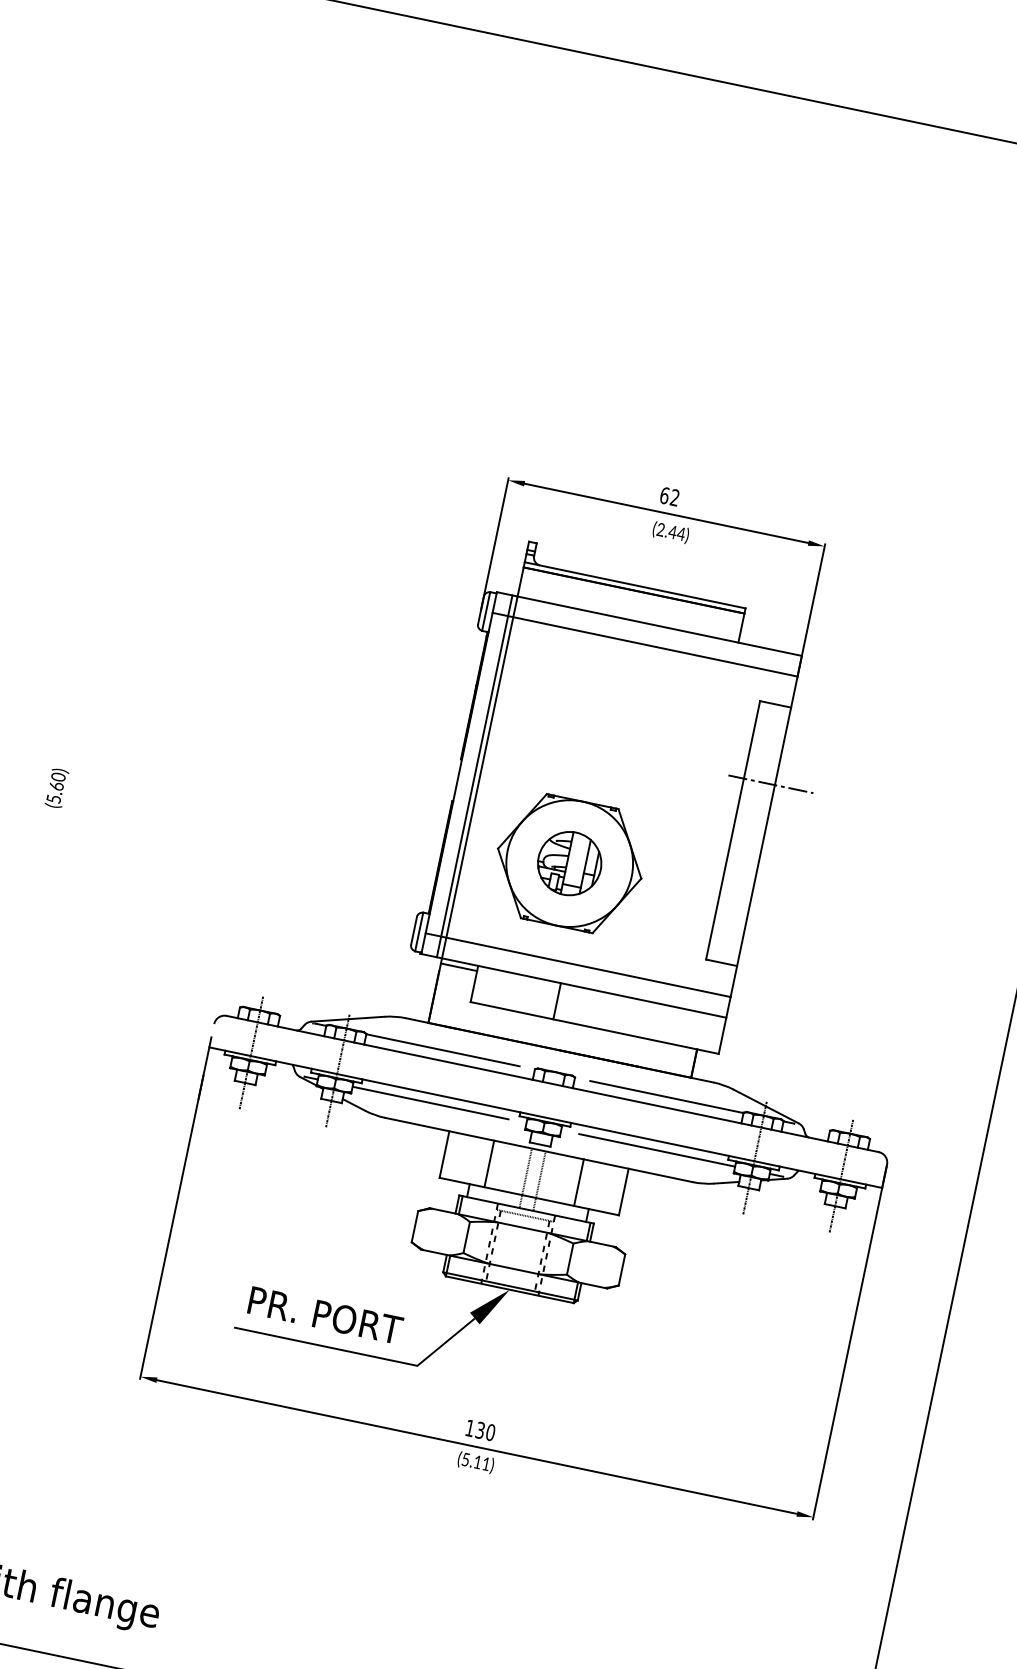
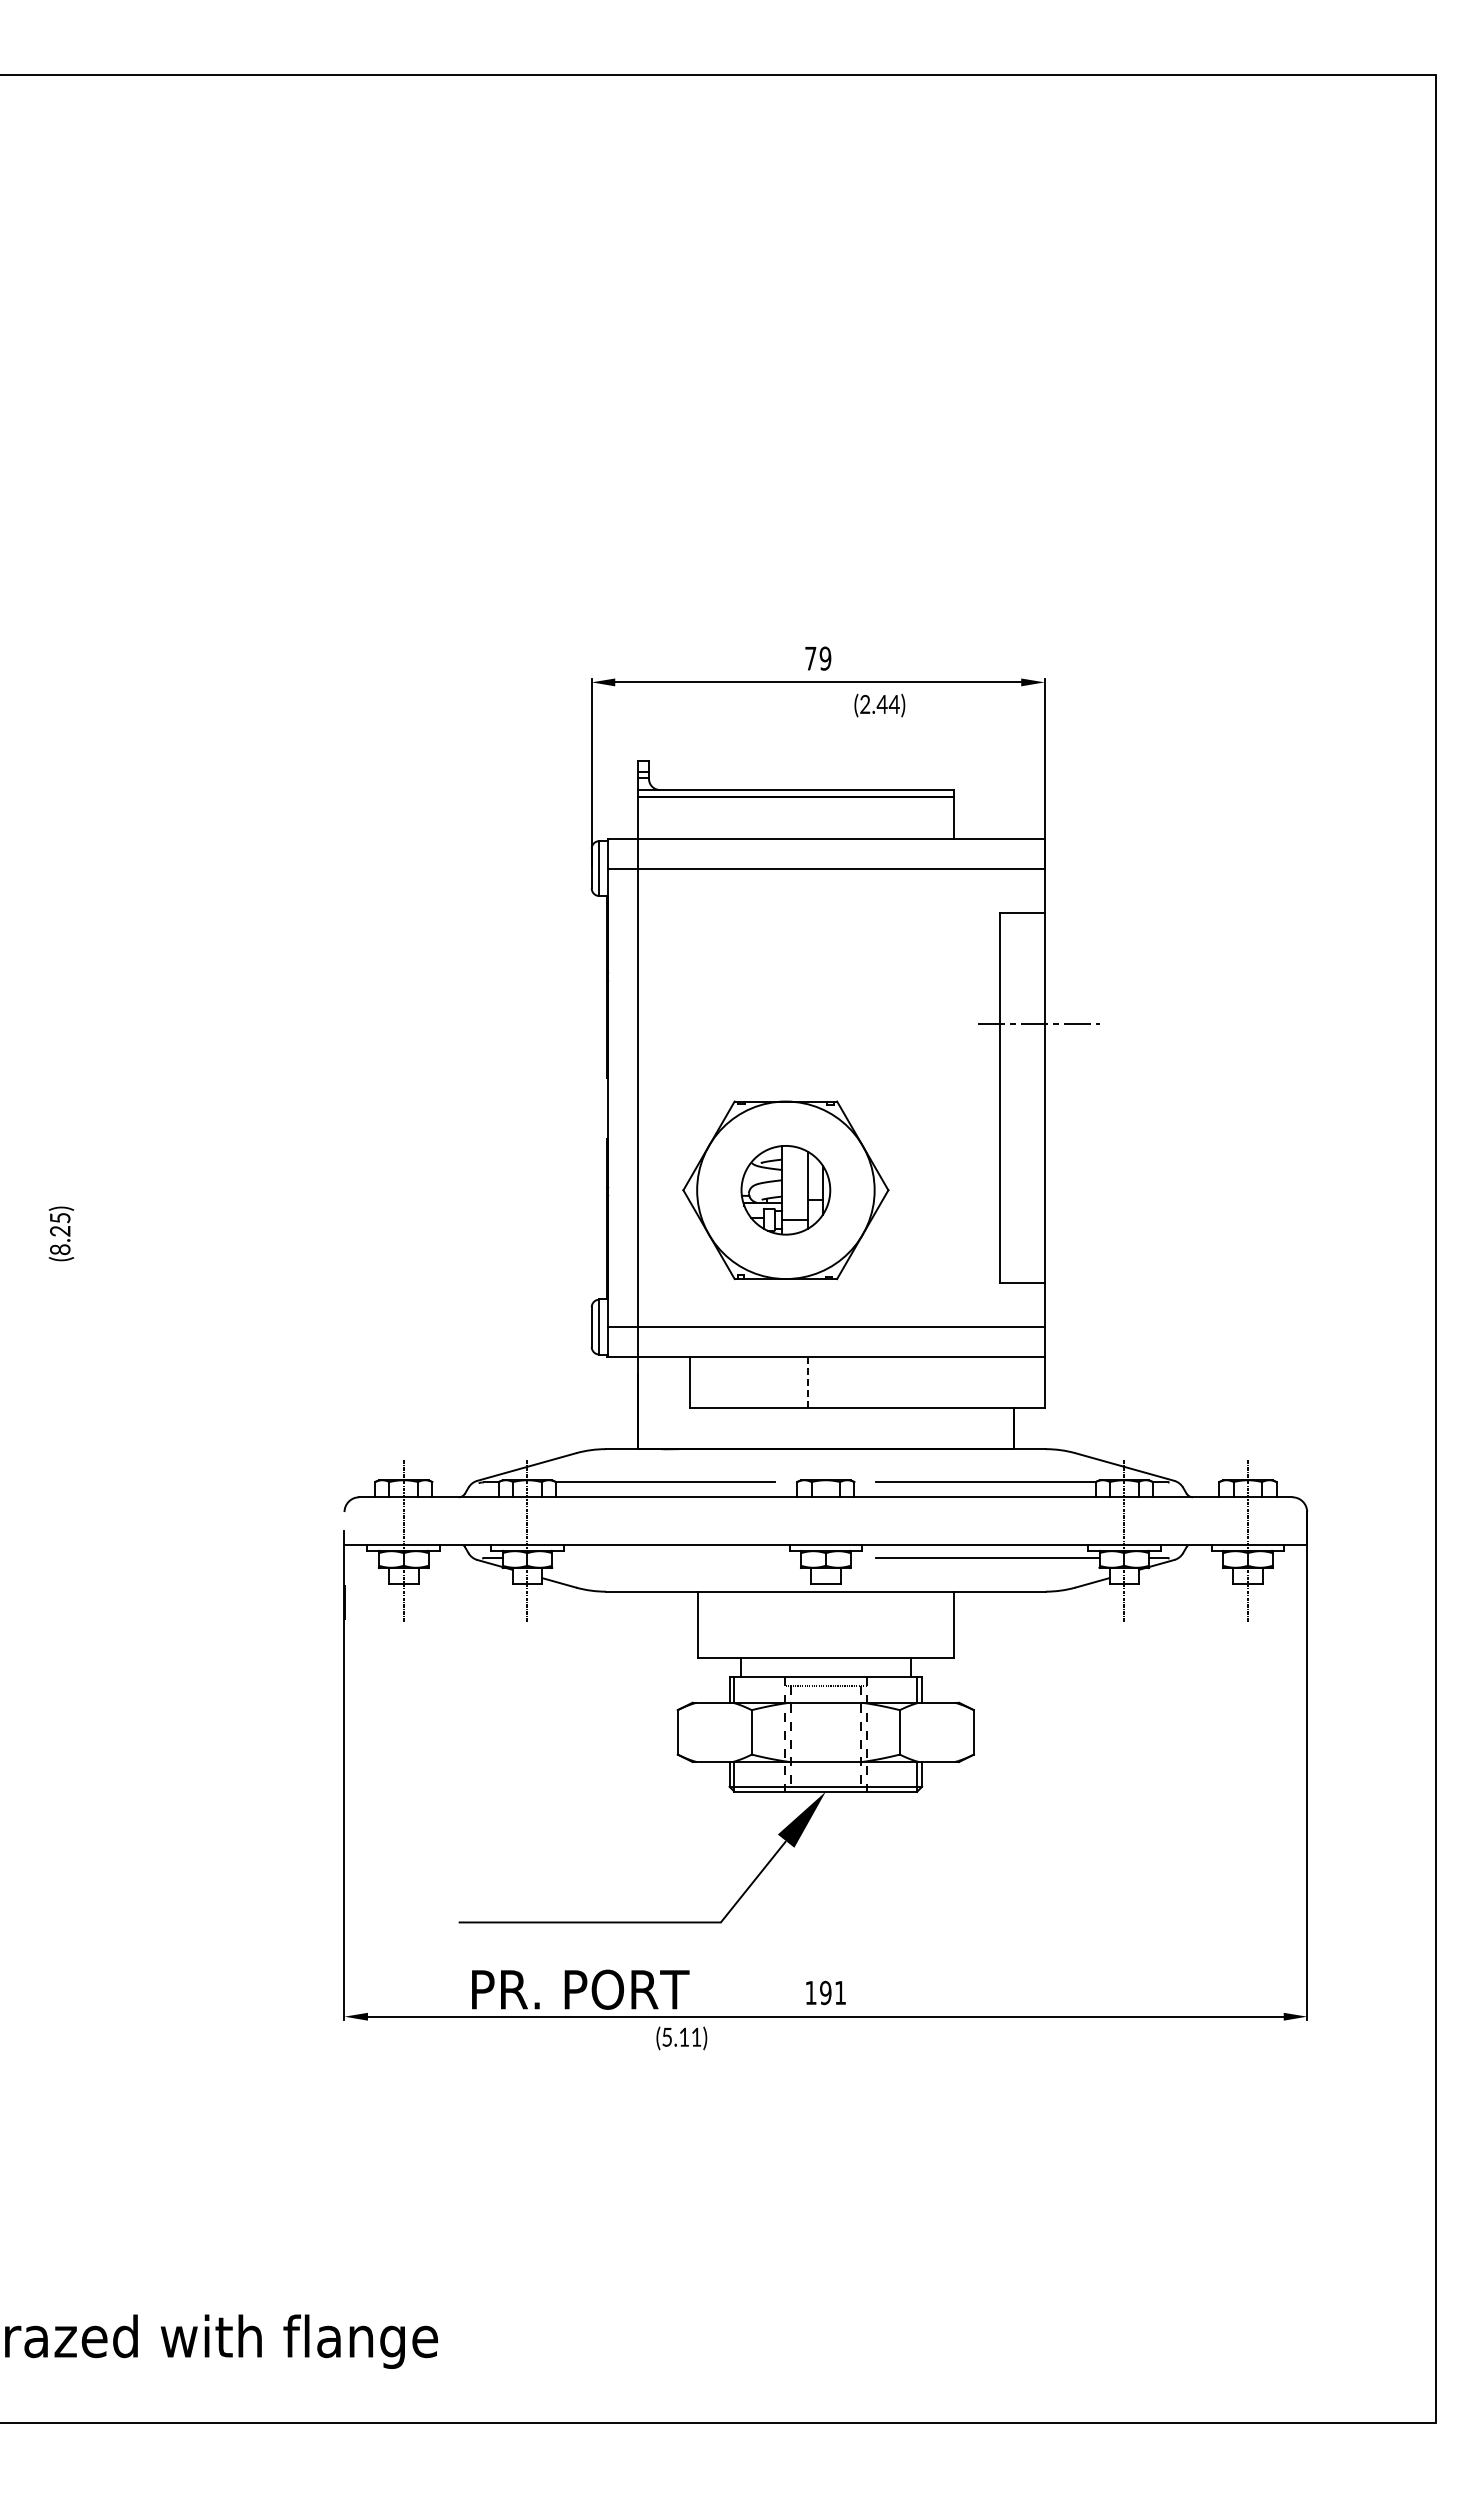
text: (670, 496) -> (818, 658), 62 -> 79
text: (670, 532) -> (879, 705), moved
line: (474, 776) -> (630, 1097), removed
text: (56, 787) -> (60, 1233), (5.60) -> (8.25)
line: (458, 967) -> (663, 1364), removed
line: (557, 1001) -> (808, 1382), solid -> dashed
line: (431, 1103) -> (664, 1558), removed
line: (489, 1163) -> (761, 1624), removed
line: (525, 1177) -> (815, 1633), removed
line: (539, 1180) -> (835, 1633), removed
line: (578, 1182) -> (889, 1624), removed
text: (325, 1315) -> (580, 1989), moved
text: (485, 1431) -> (833, 1992), 130 -> 191
text: (475, 1462) -> (681, 2038), moved

